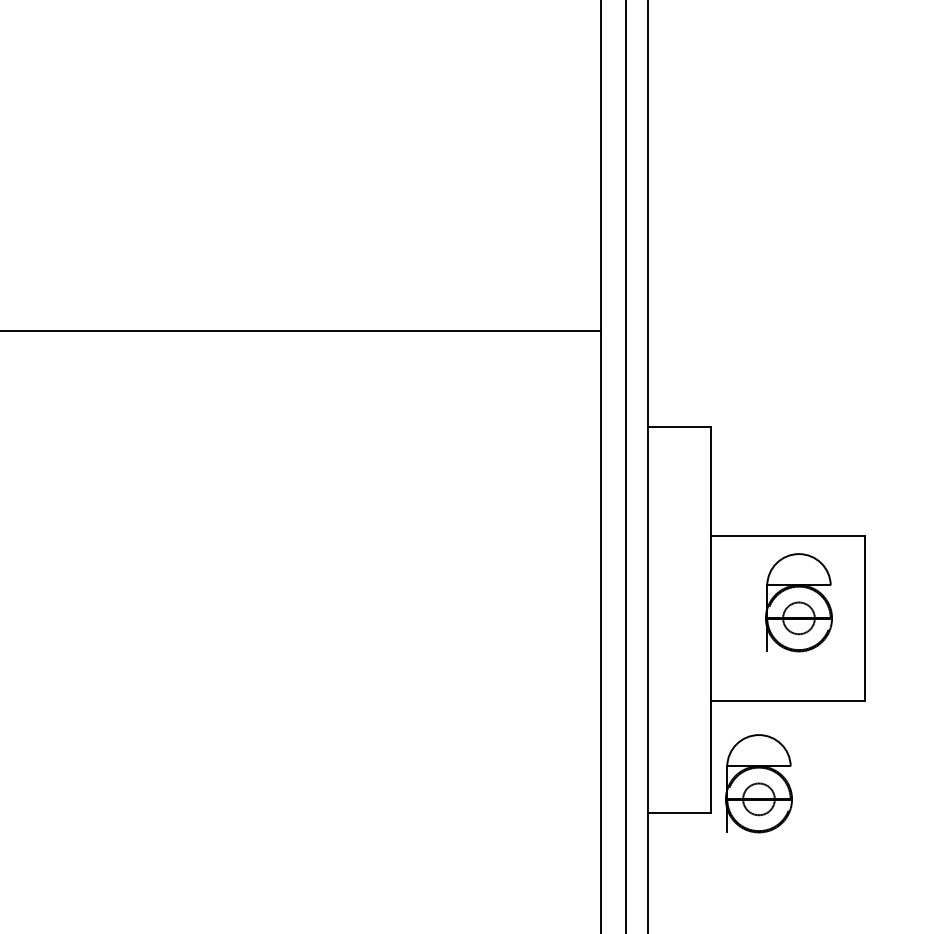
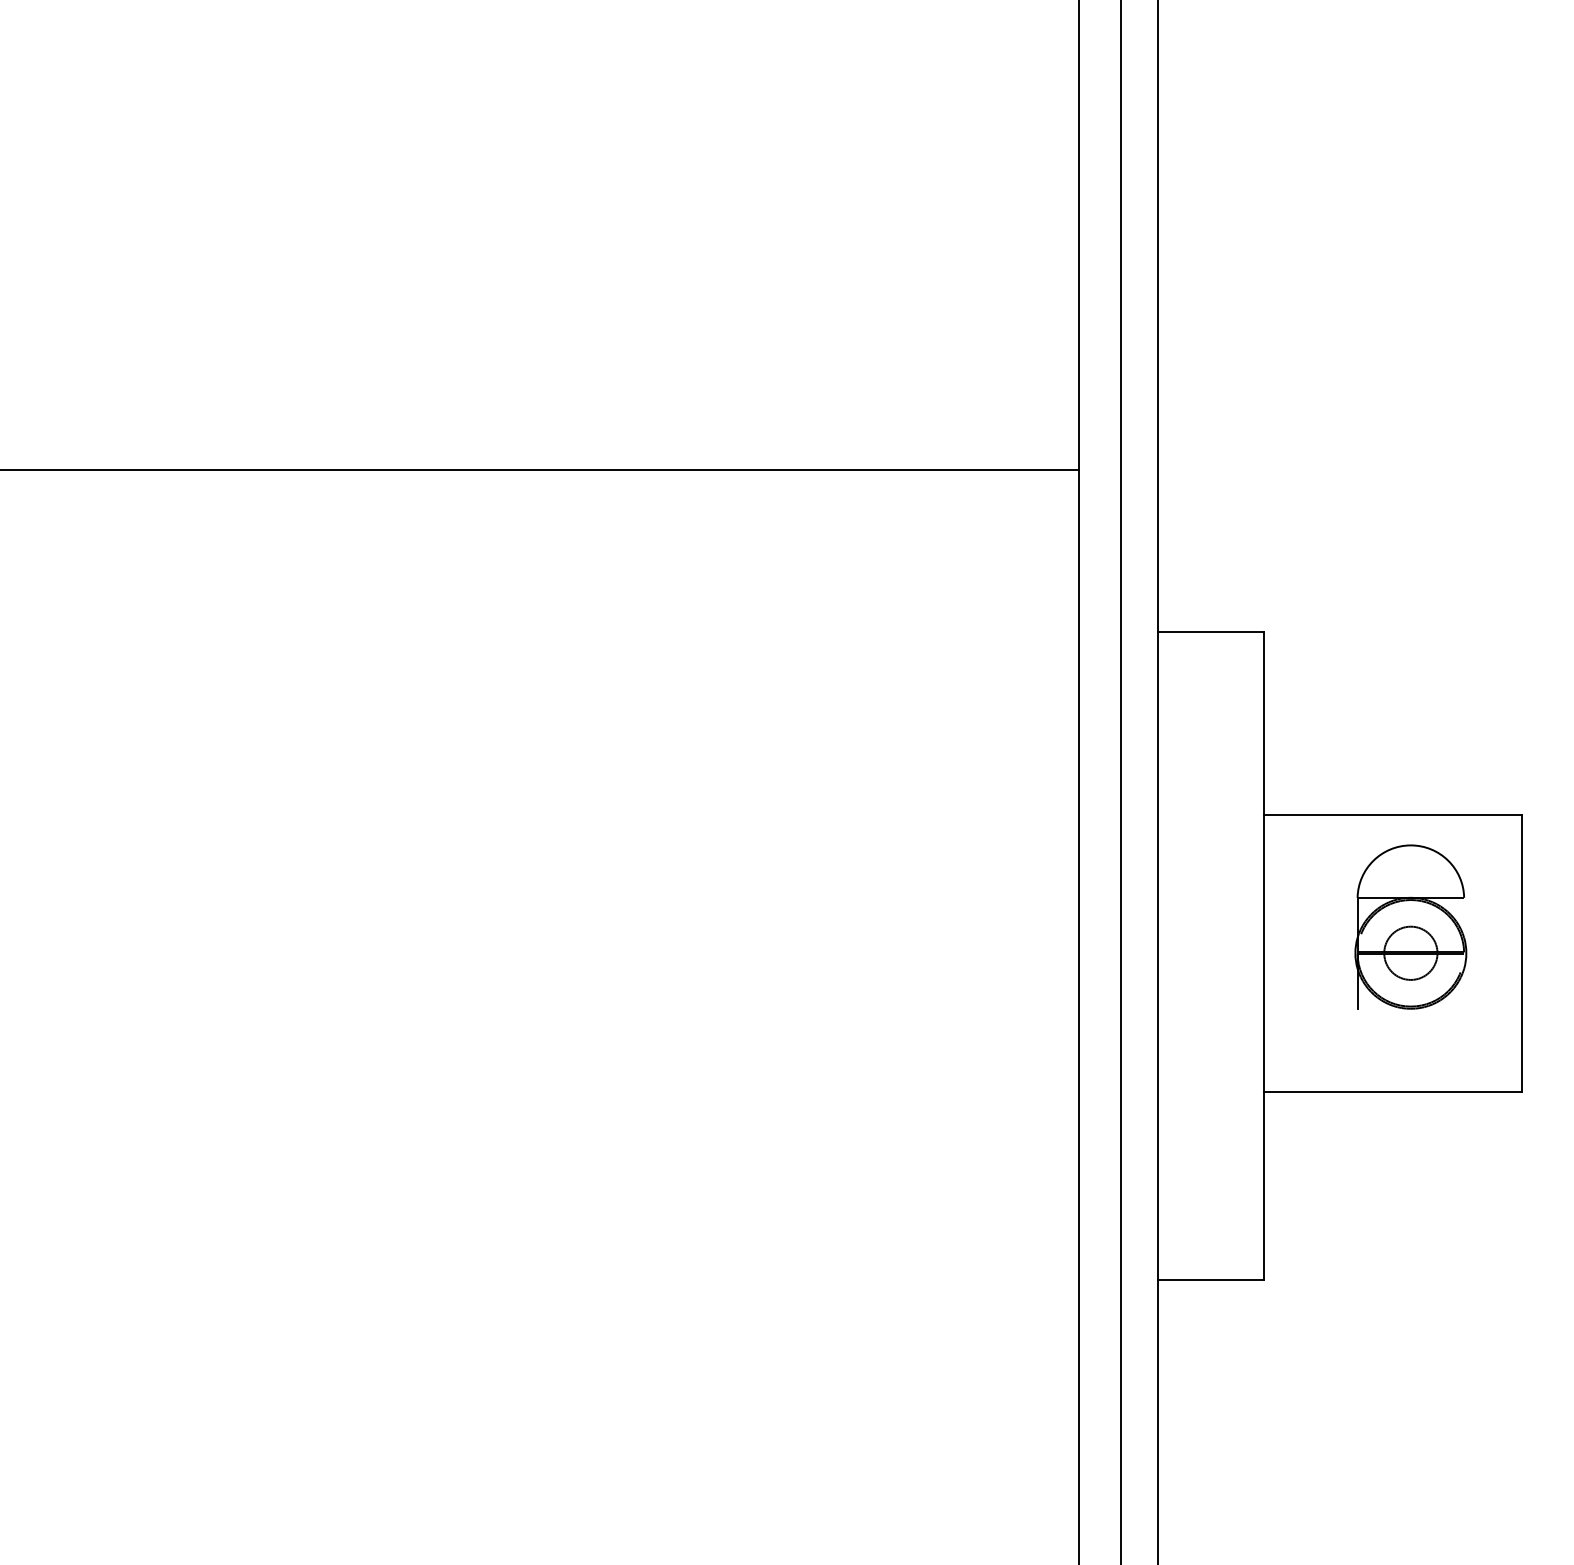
part: (758, 783) -> (1342, 1230), removed

